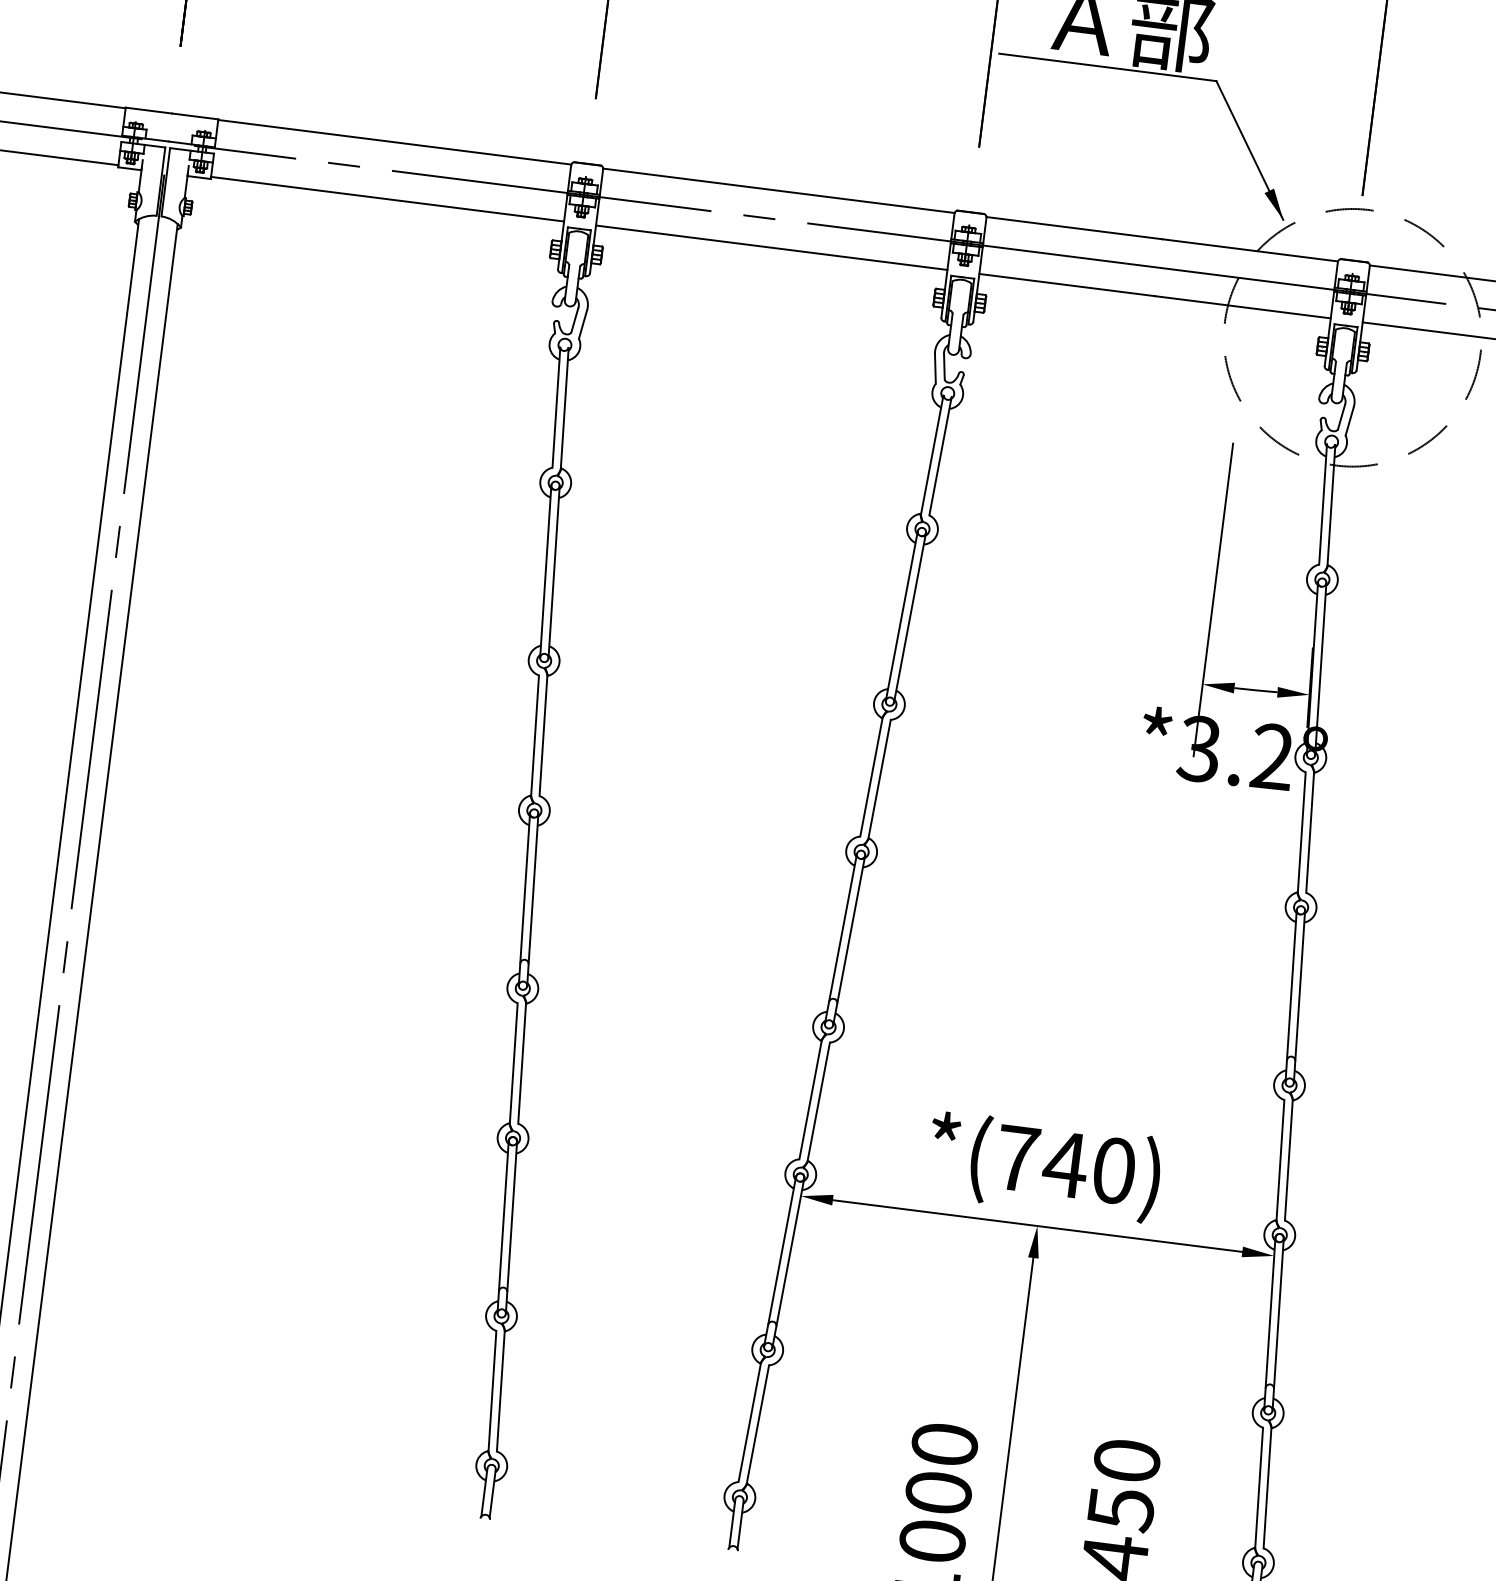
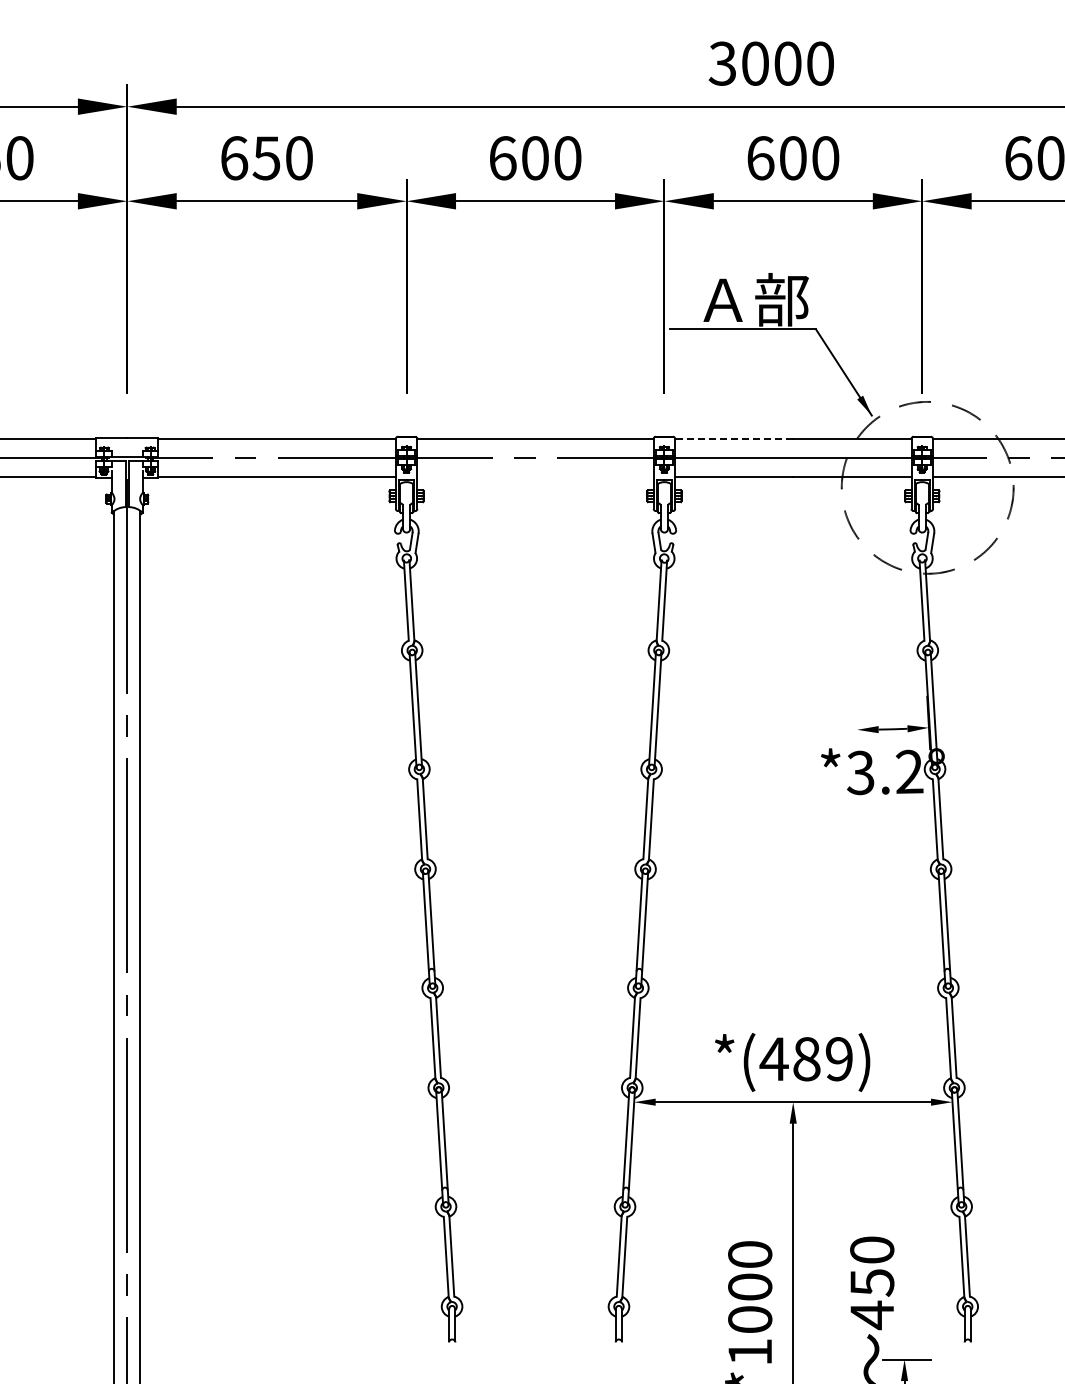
line: (1073, 227) -> (733, 438), solid -> dashed
line: (771, 247) -> (535, 476), removed
line: (1213, 599) -> (857, 672), removed
text: (1063, 1164) -> (805, 1059), *(740) -> *(489)

